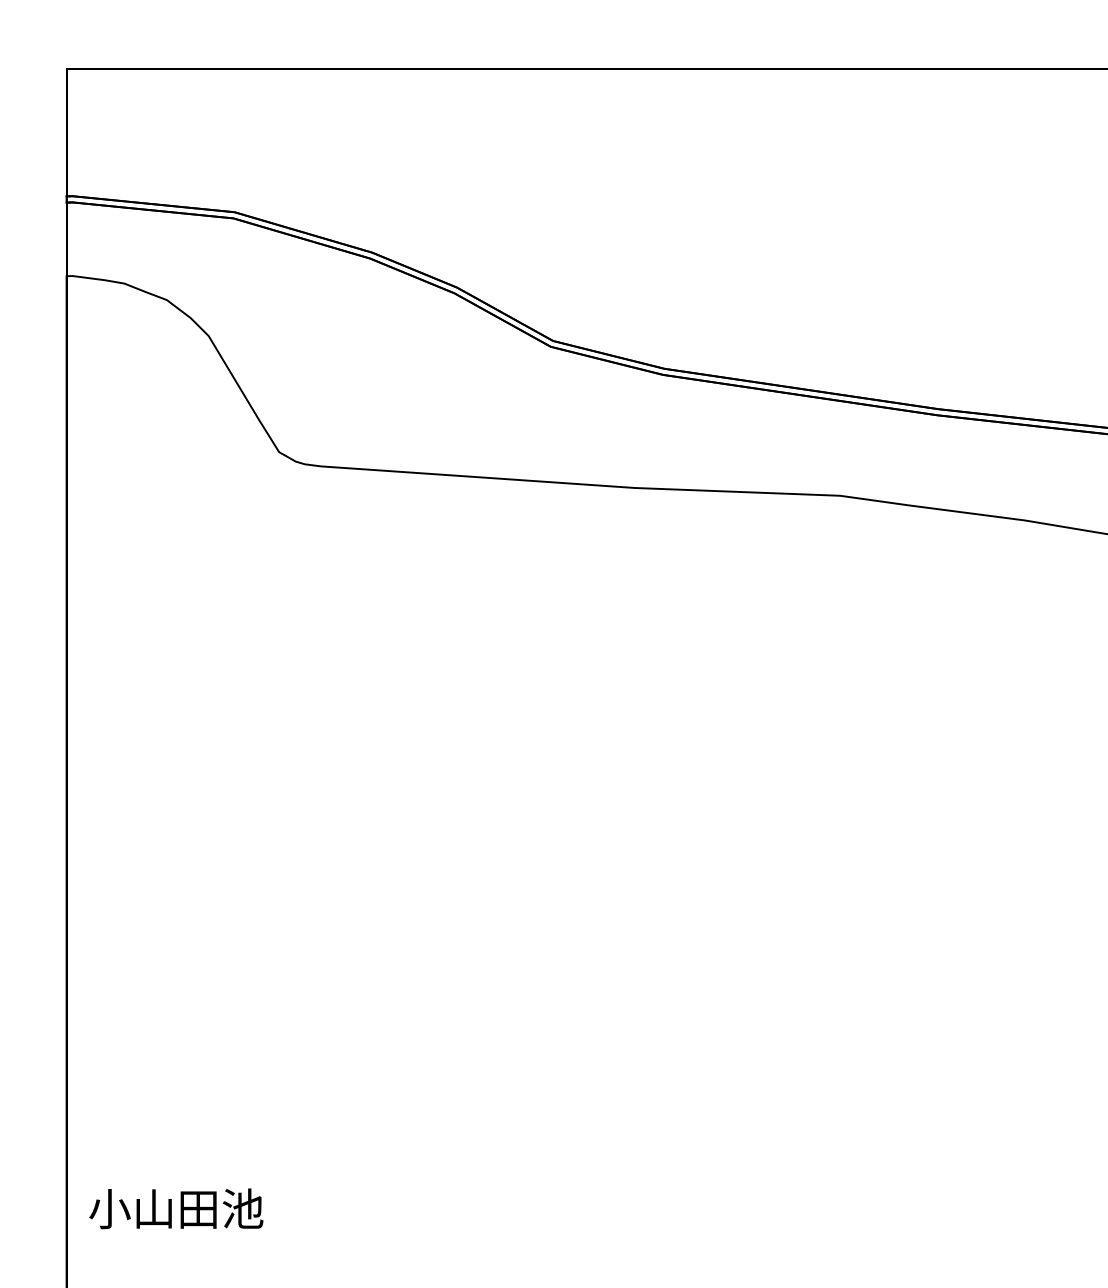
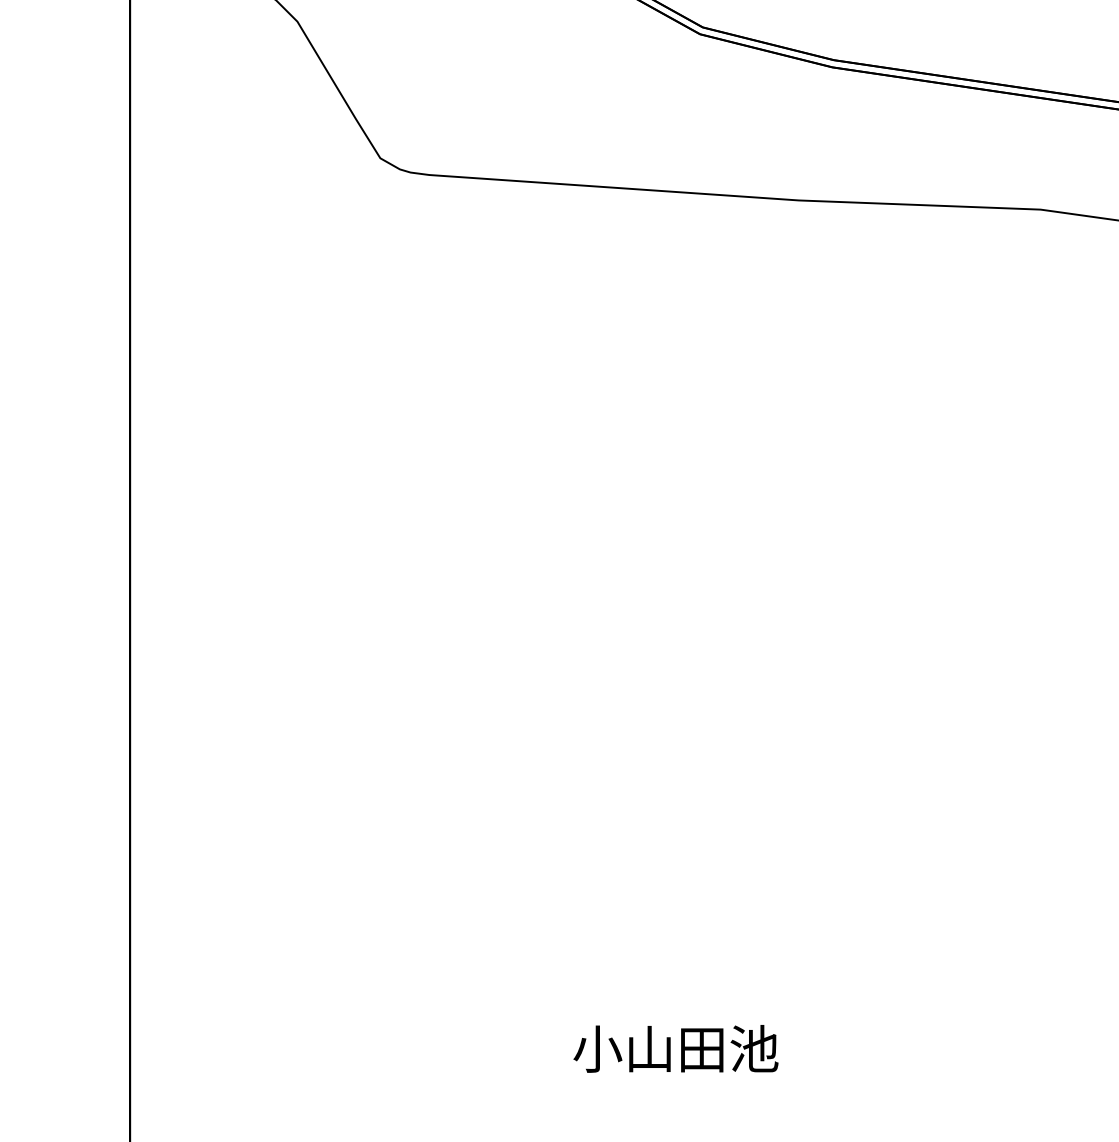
text: (176, 1208) -> (676, 1048), moved

